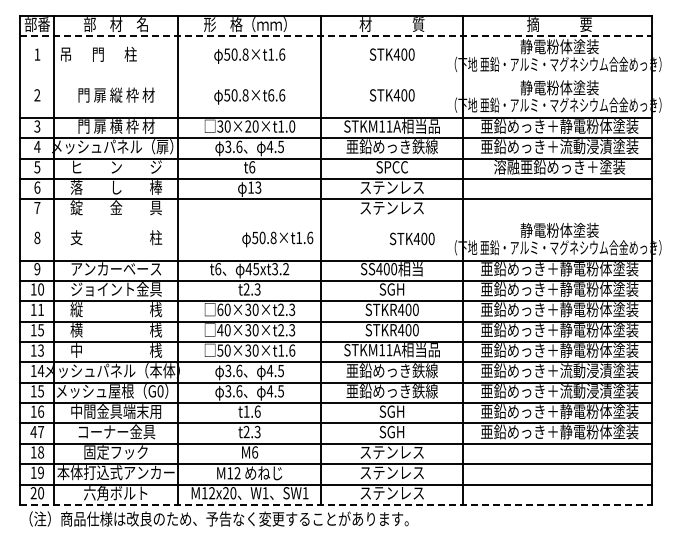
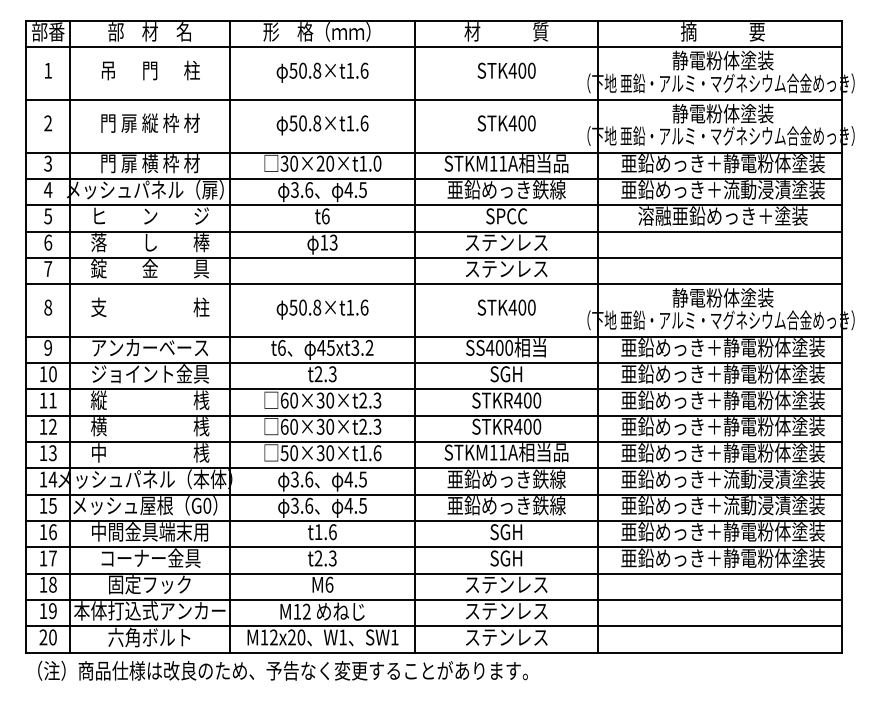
line: (336, 36) -> (434, 47), dashed -> solid
text: (98, 53) -> (150, 69), moved
line: (335, 77) -> (433, 100), added
text: (271, 95) -> (350, 123), 50.8×t6.6 -> 50.8×t1.6
line: (335, 219) -> (433, 283), added
text: (411, 238) -> (505, 307), moved
text: (277, 239) -> (322, 309), moved
text: (41, 330) -> (53, 427), 15 -> 12
text: (220, 330) -> (284, 427), 40×30×t2.3 -> 60×30×t2.3
text: (33, 432) -> (43, 559), 47 -> 17
line: (336, 504) -> (434, 652), dashed -> solid

